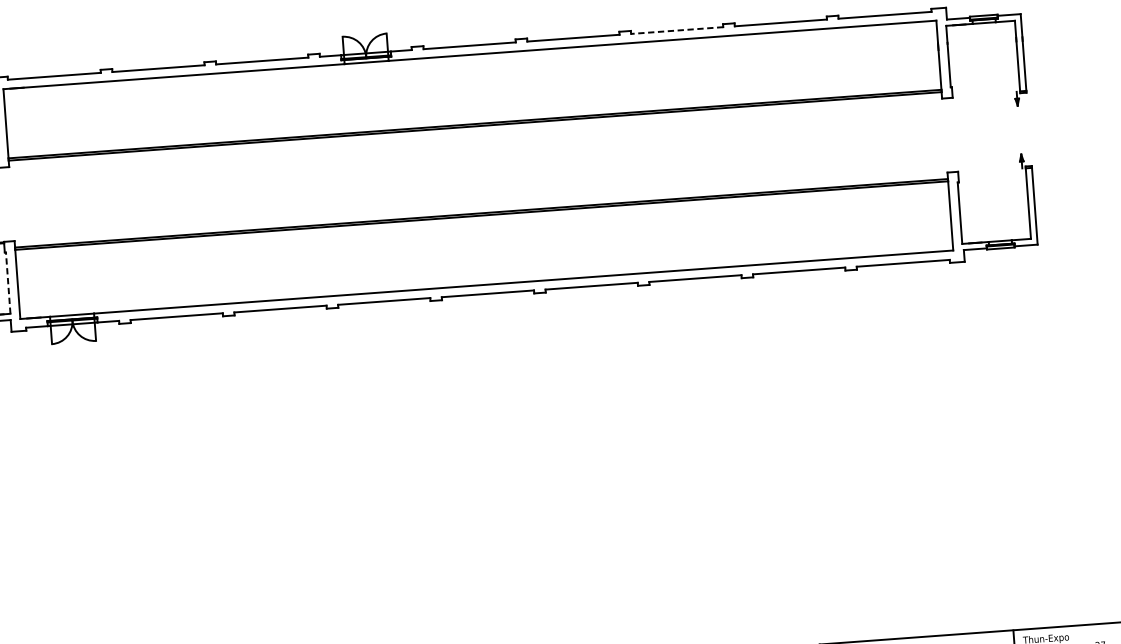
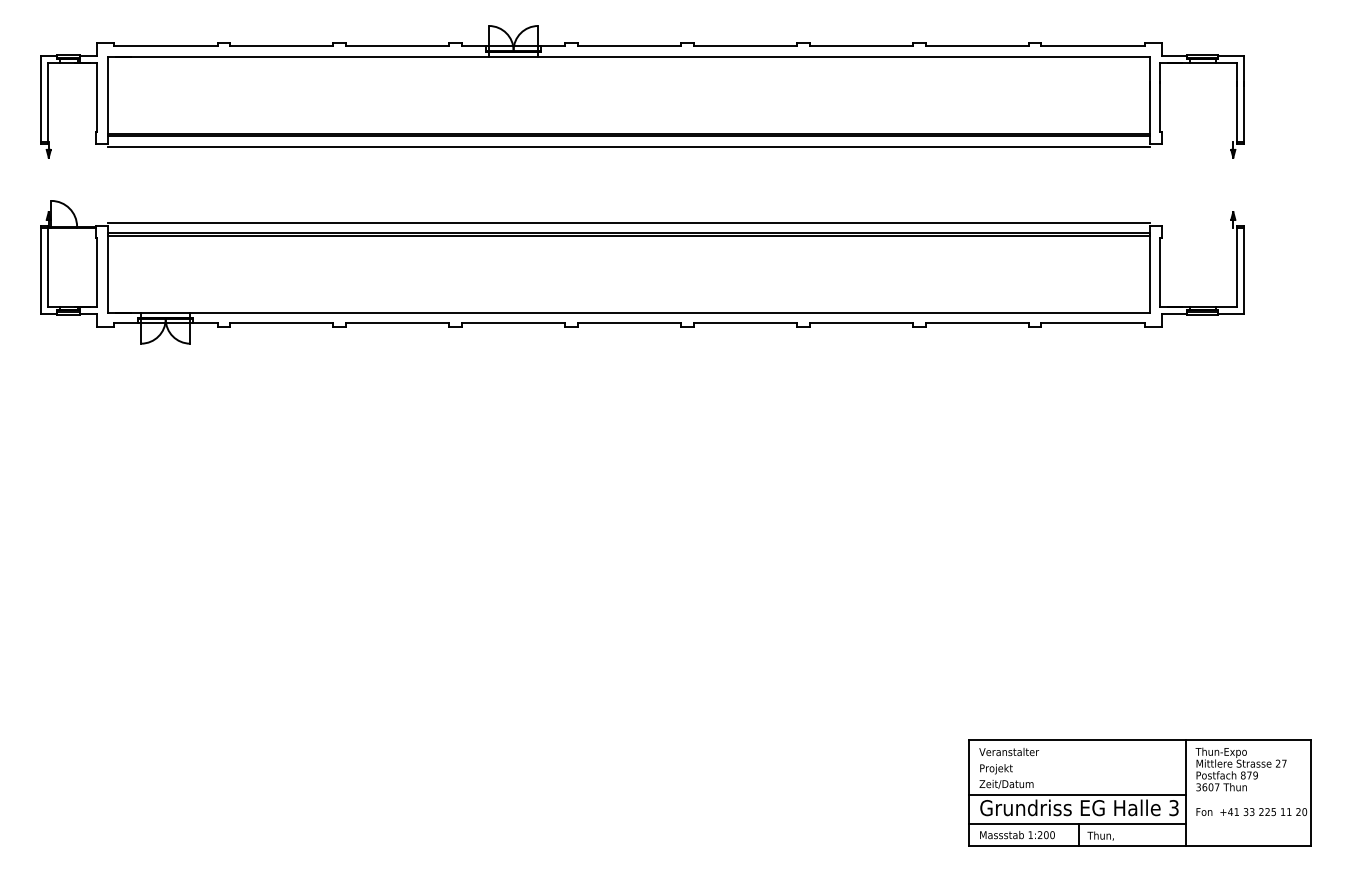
line: (676, 30) -> (860, 46), dashed -> solid
line: (475, 135) -> (628, 146), added
line: (480, 204) -> (628, 223), added
line: (8, 282) -> (97, 271), dashed -> solid

